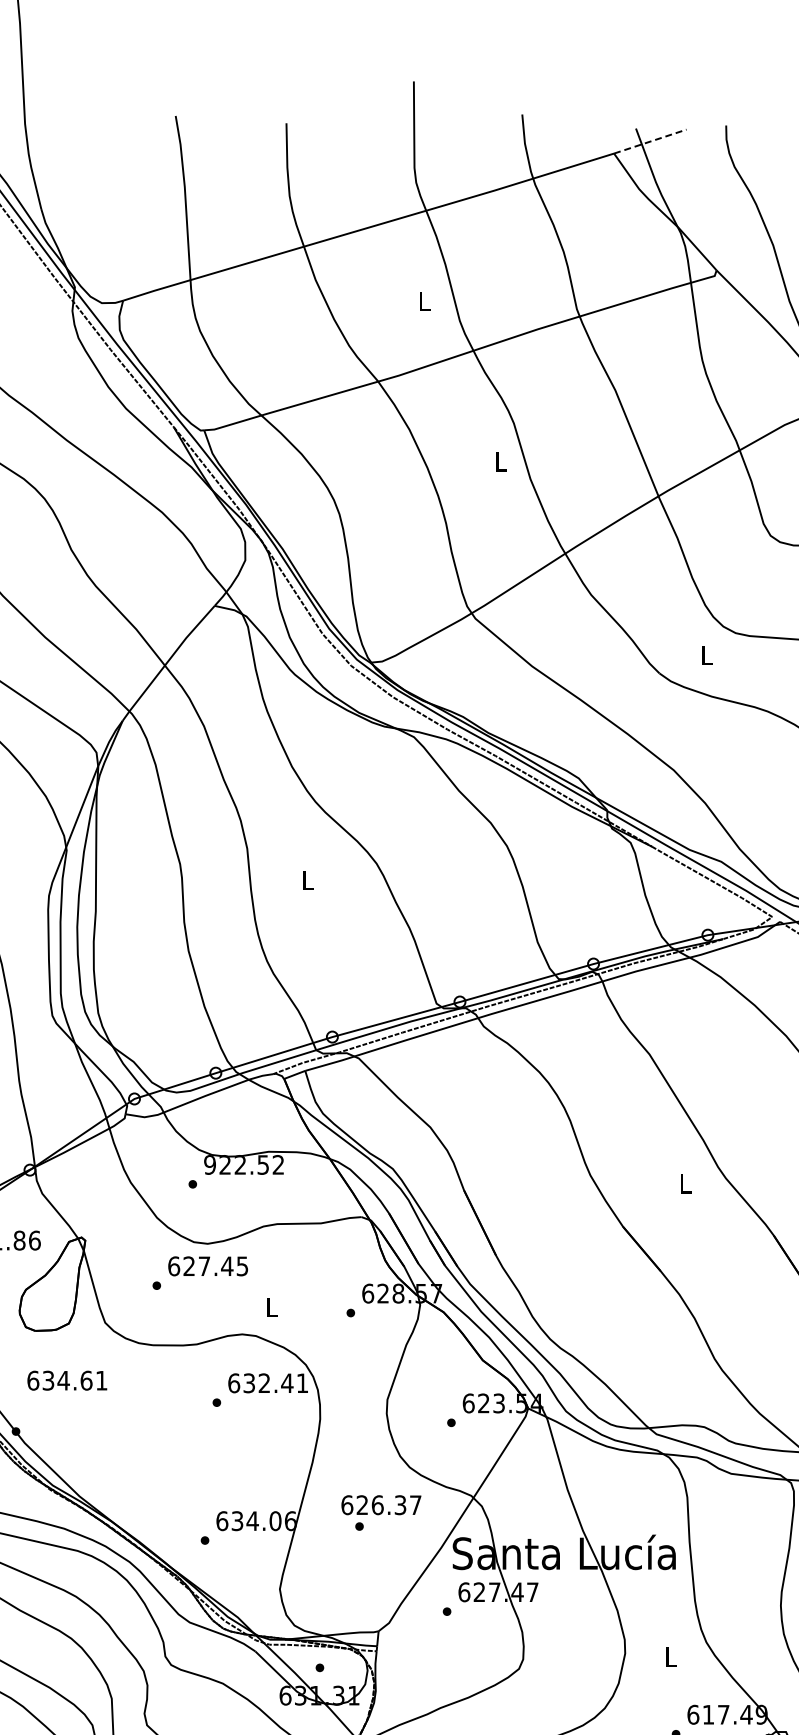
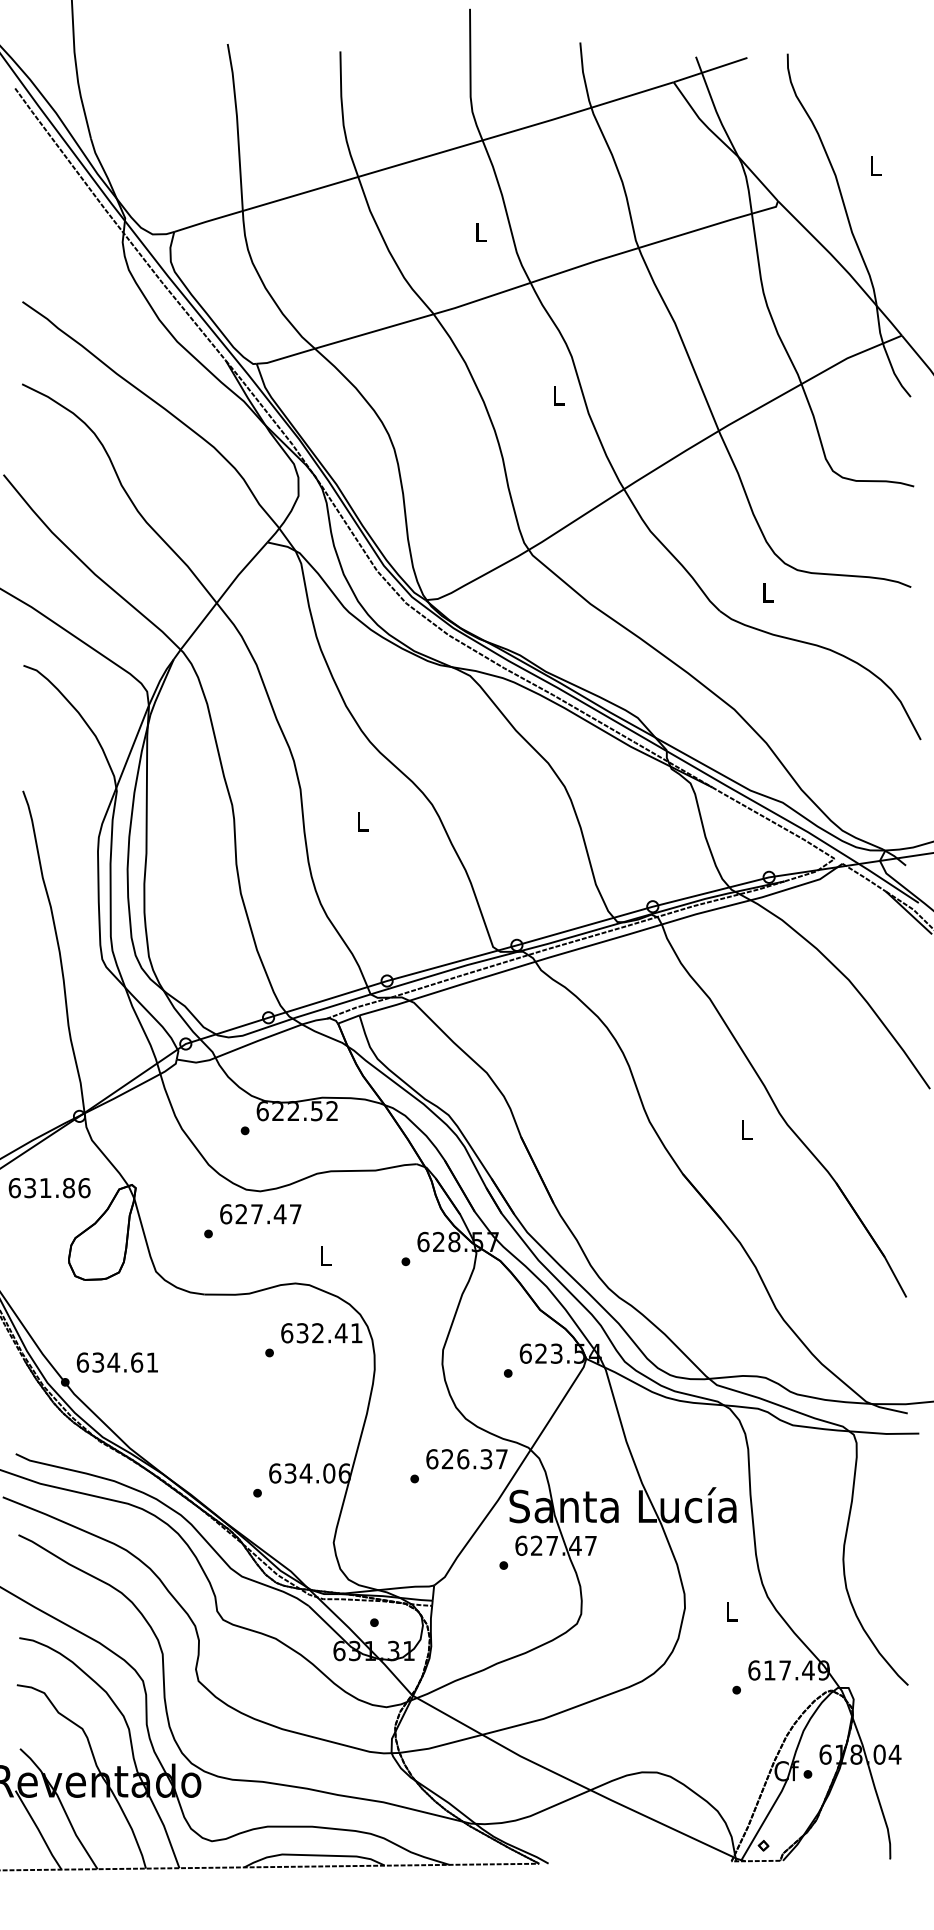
line: (650, 142) -> (710, 70), dashed -> solid
text: (209, 1165) -> (262, 1111), 922.52 -> 622.52
text: (242, 1266) -> (295, 1214), 627.45 -> 627.47
text: (66, 1380) -> (116, 1362), moved
text: (380, 1505) -> (466, 1459), moved

